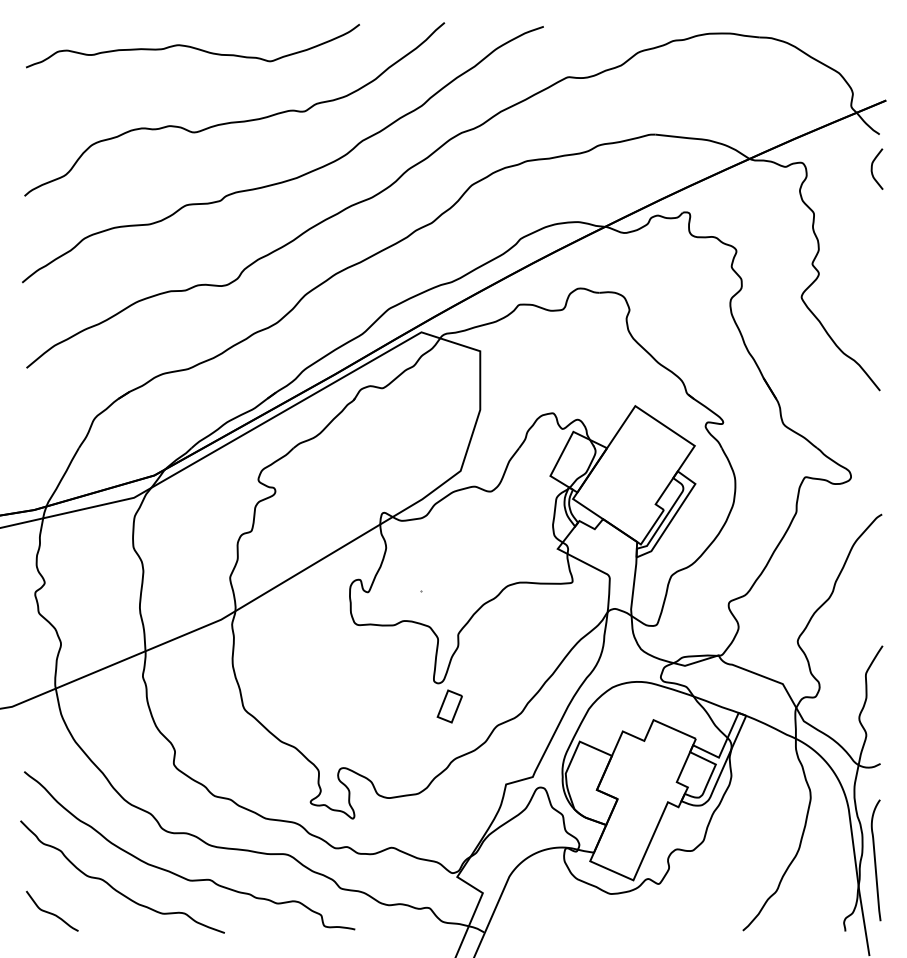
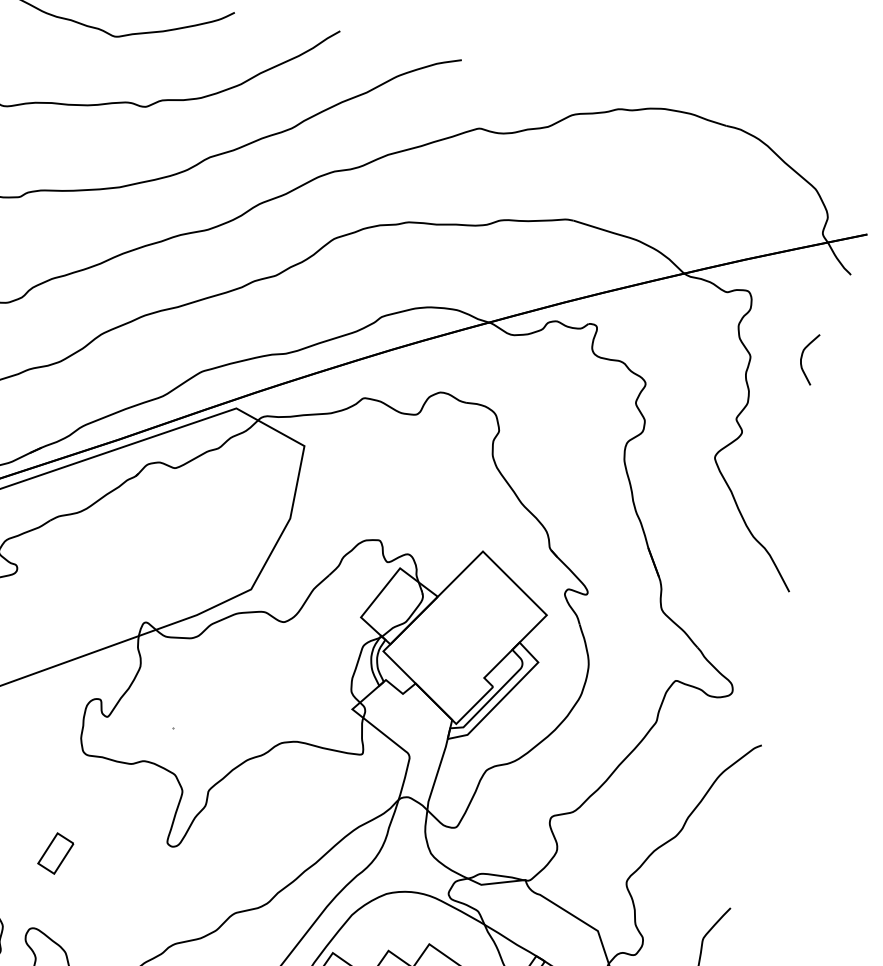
curve: (872, 168) -> (802, 356), moved
part: (449, 706) -> (55, 853), moved

